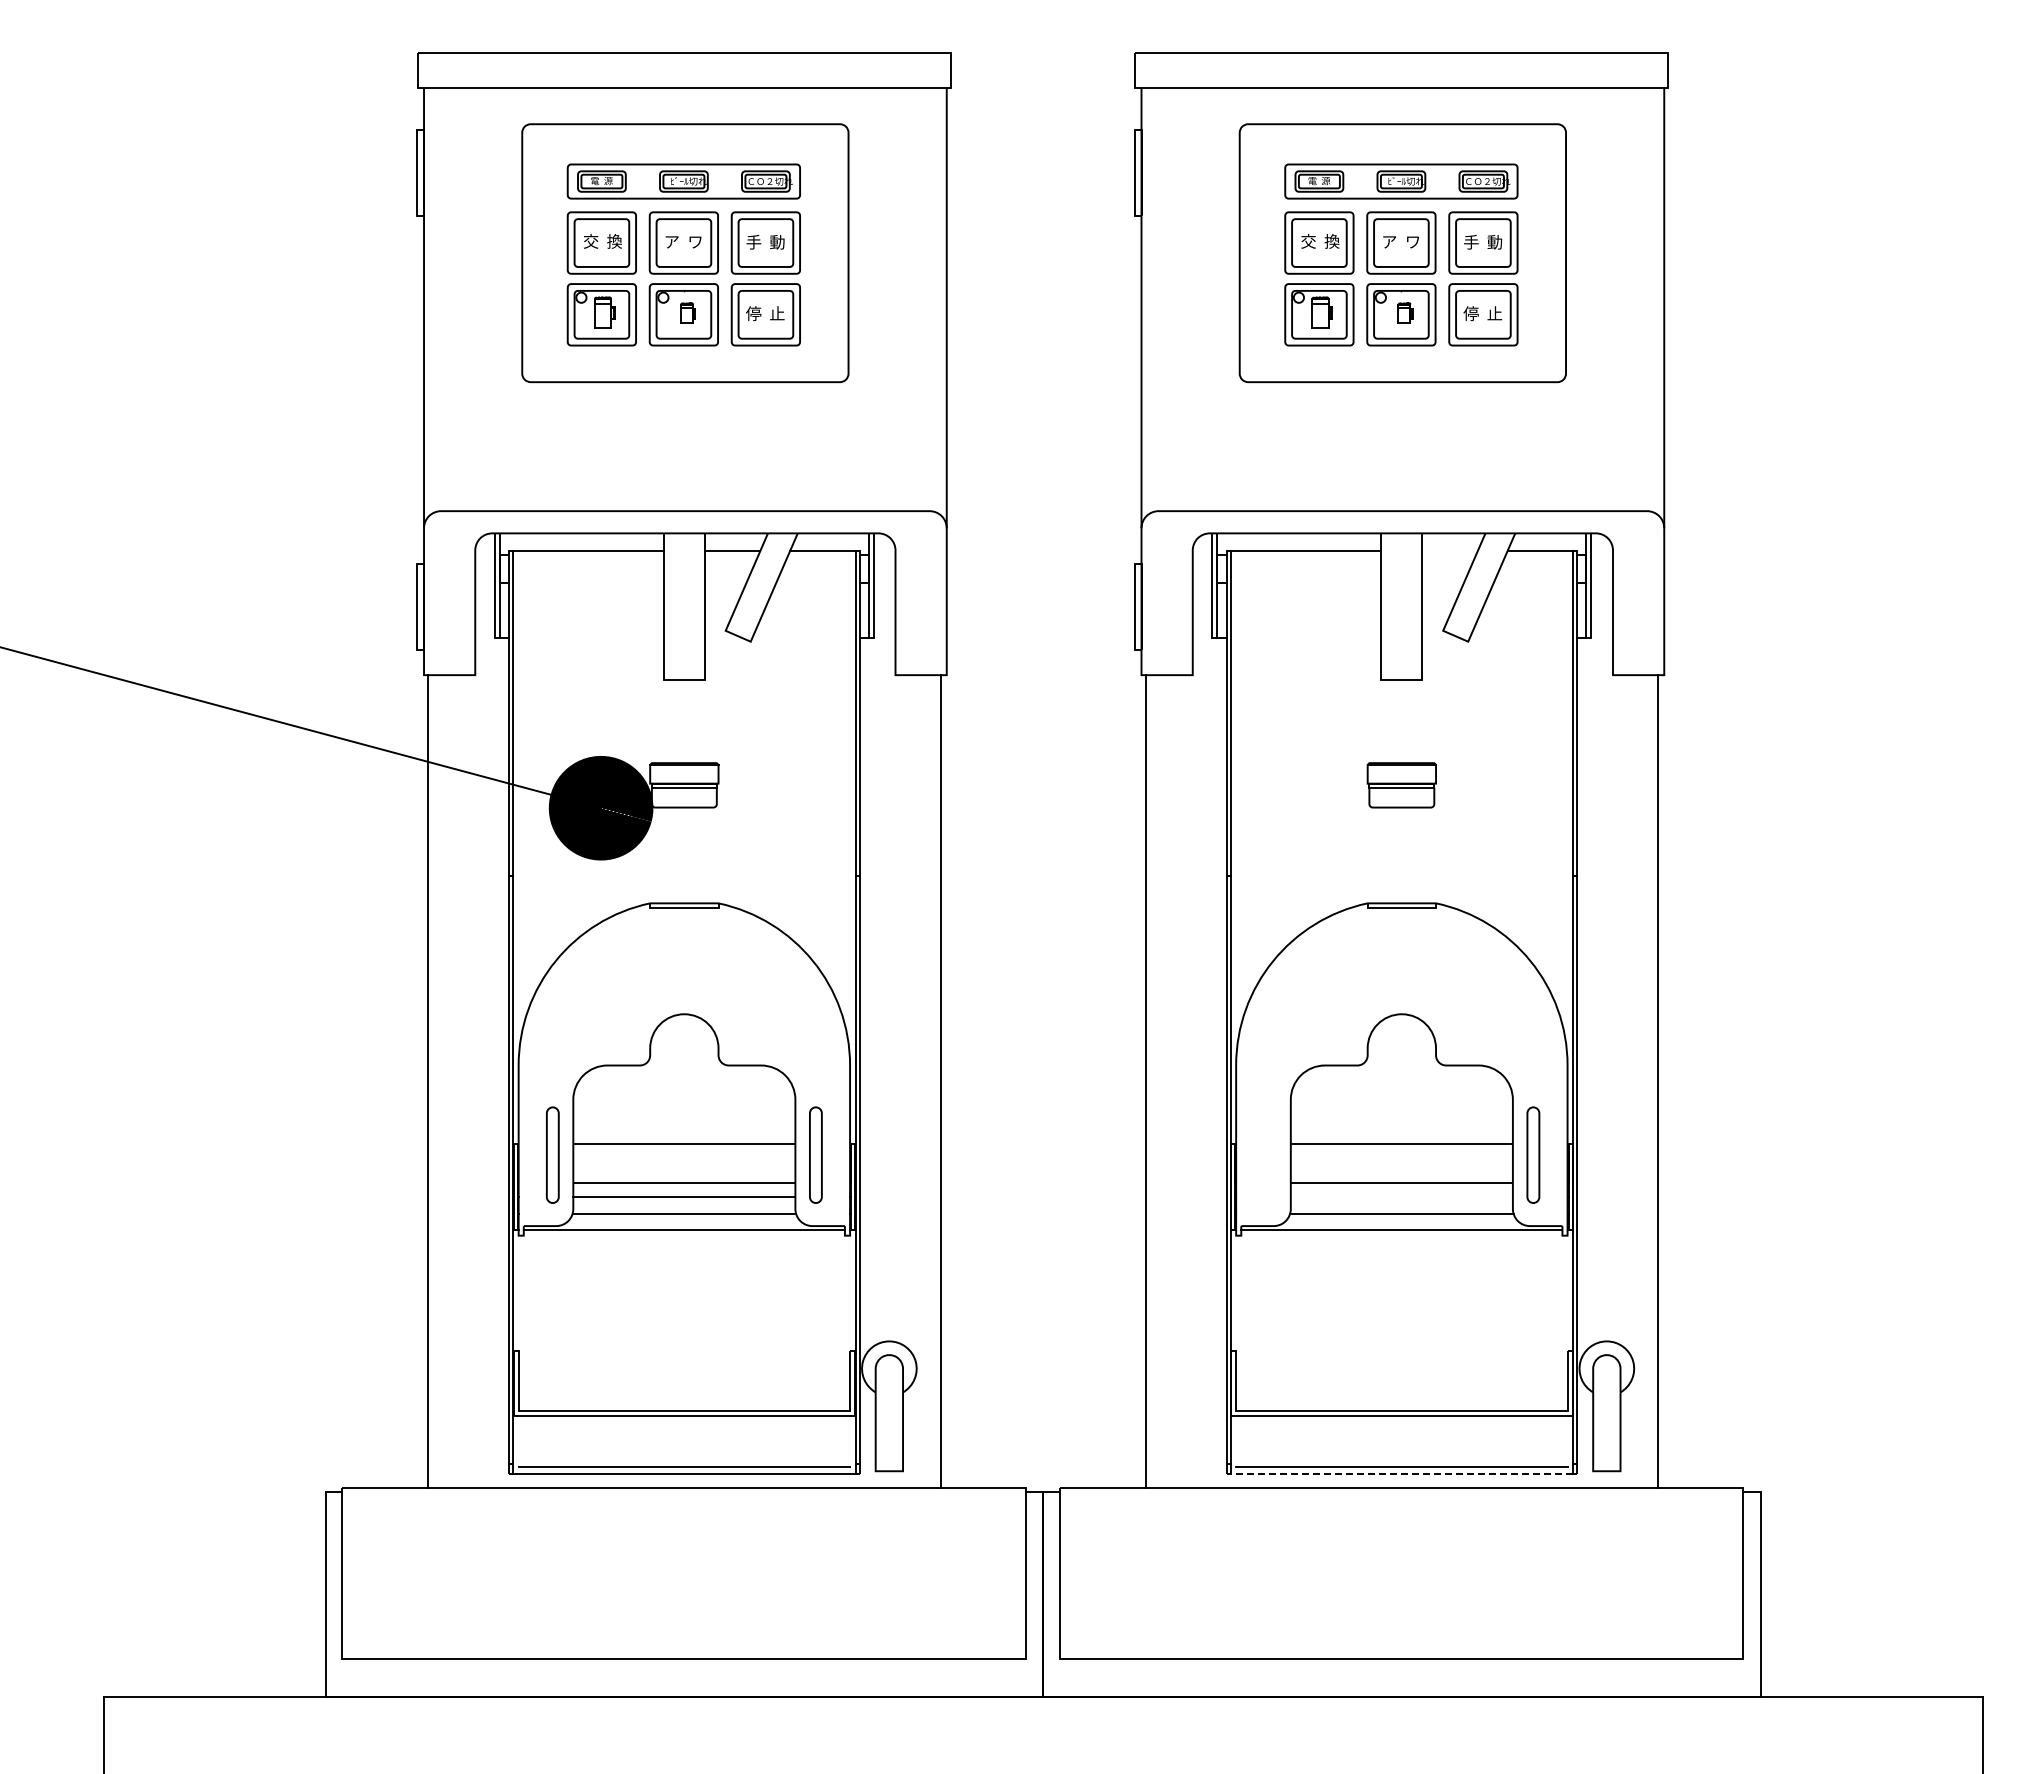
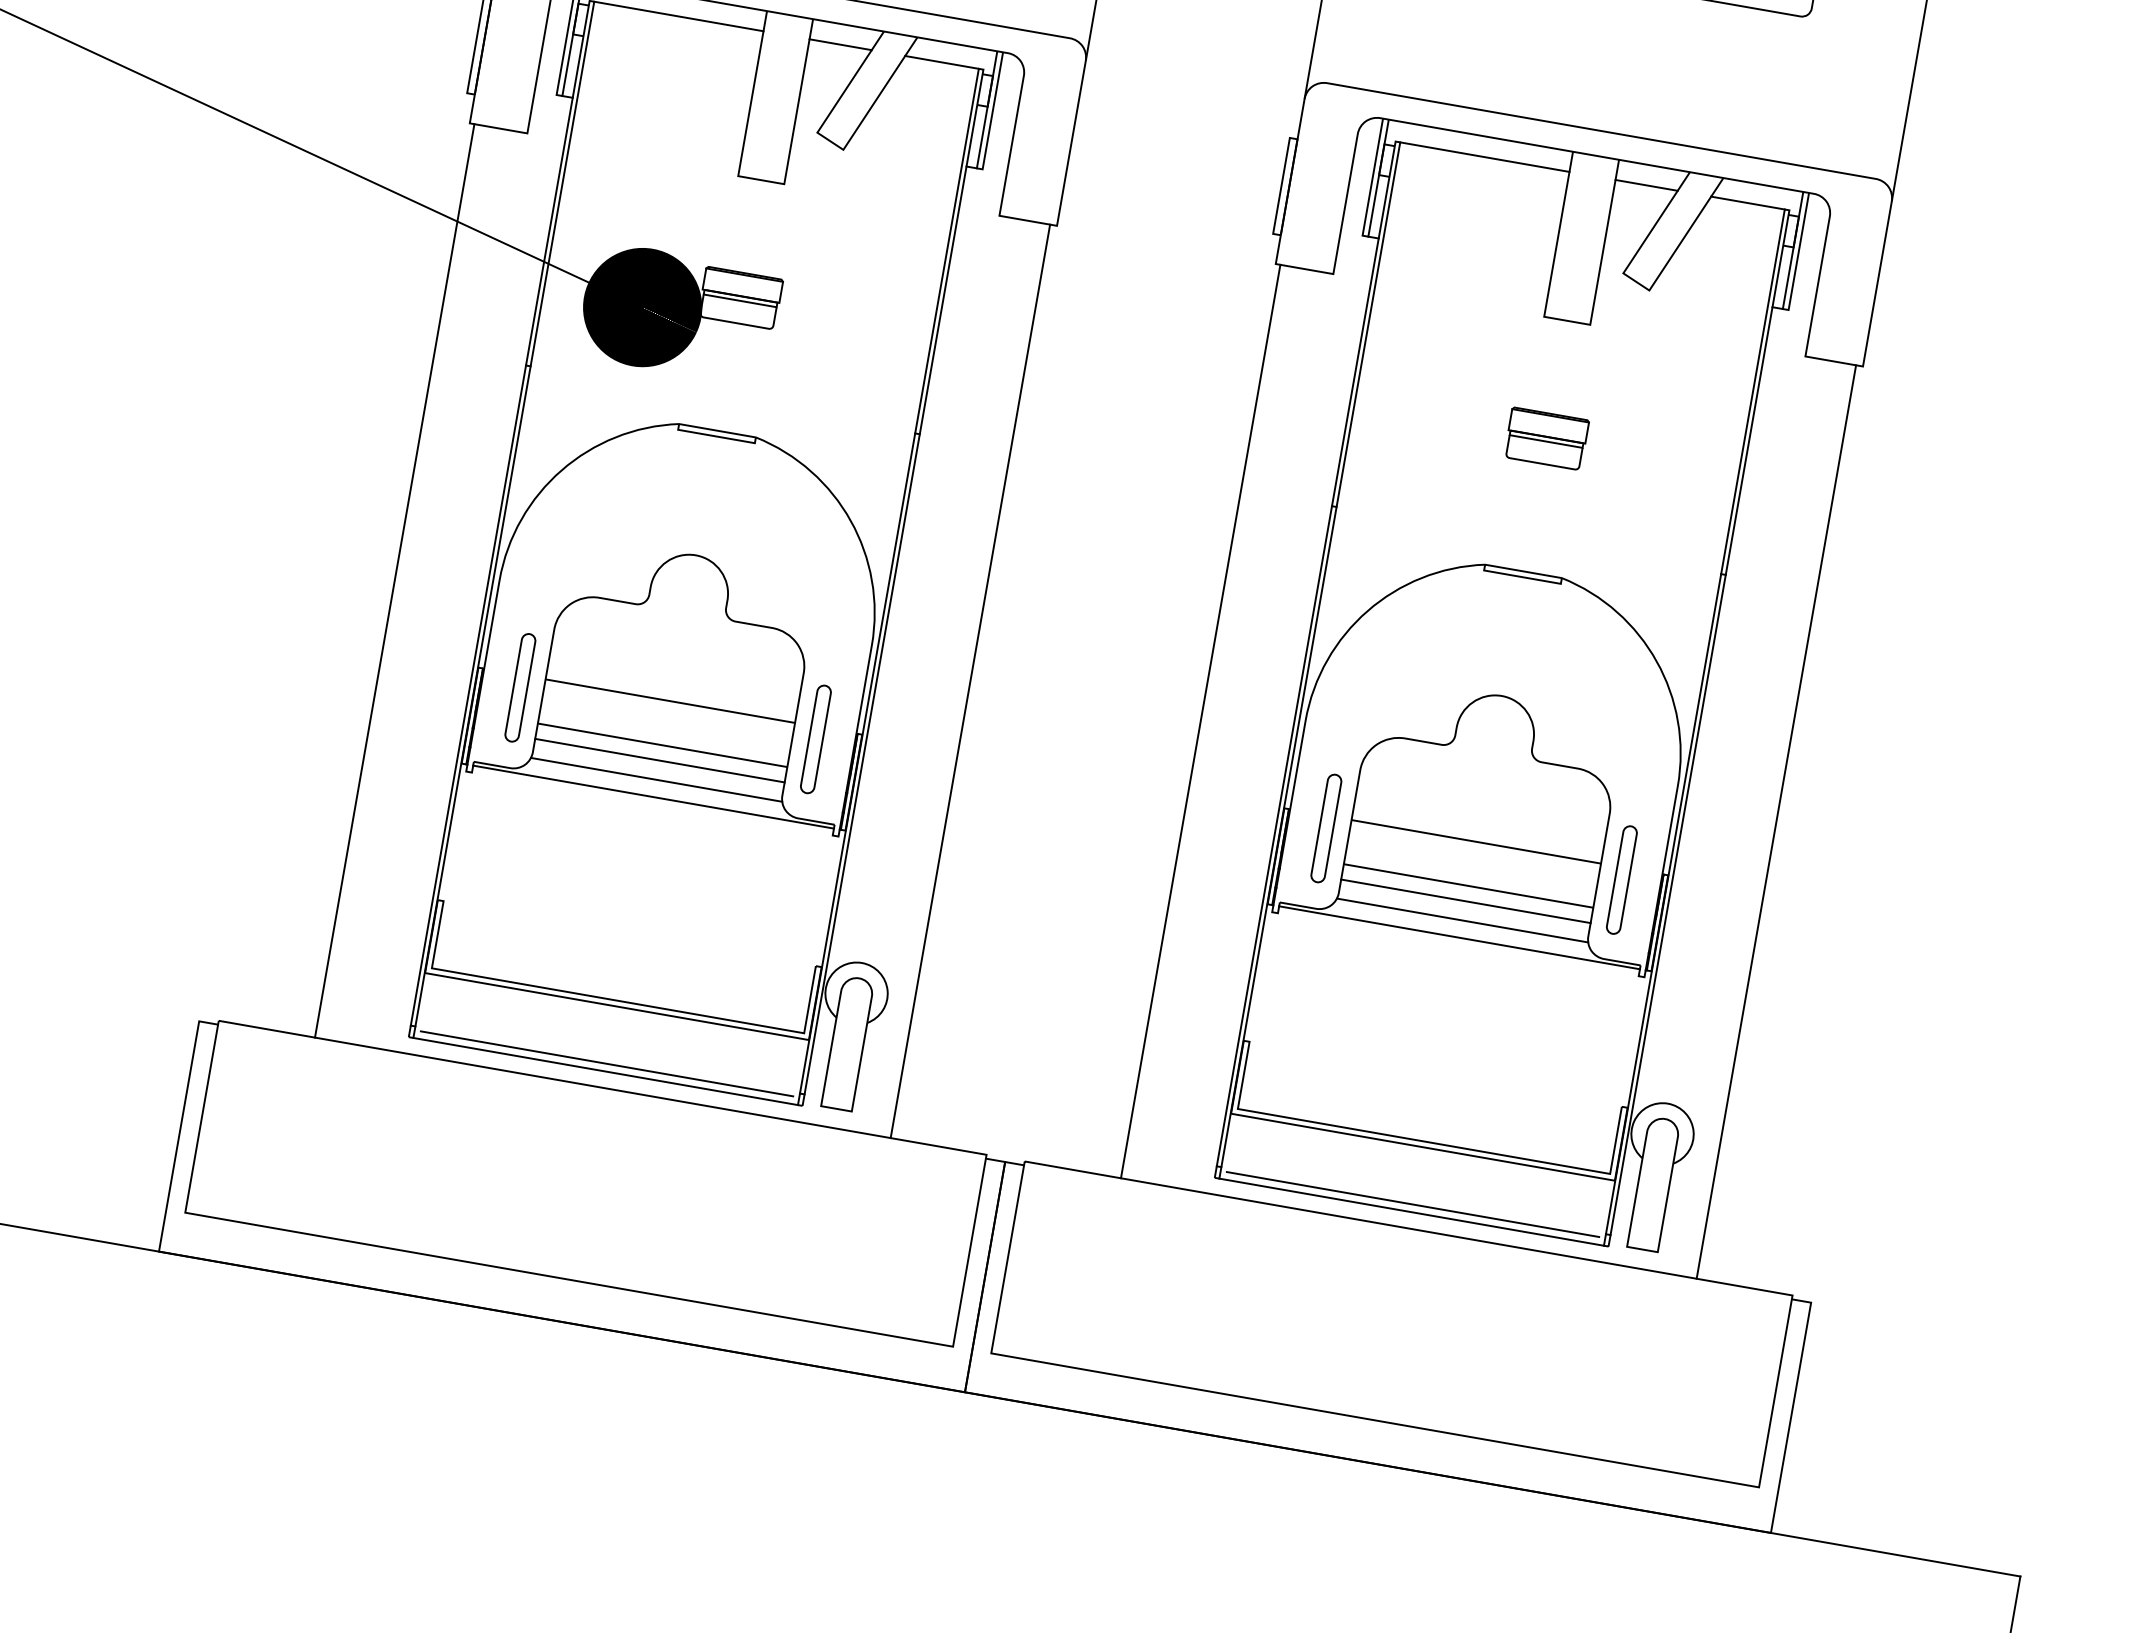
line: (1449, 551) -> (1646, 185), added
part: (1270, 1154) -> (1326, 827), added
line: (1401, 1197) -> (1465, 901), added
line: (1401, 1473) -> (1411, 1211), dashed -> solid

